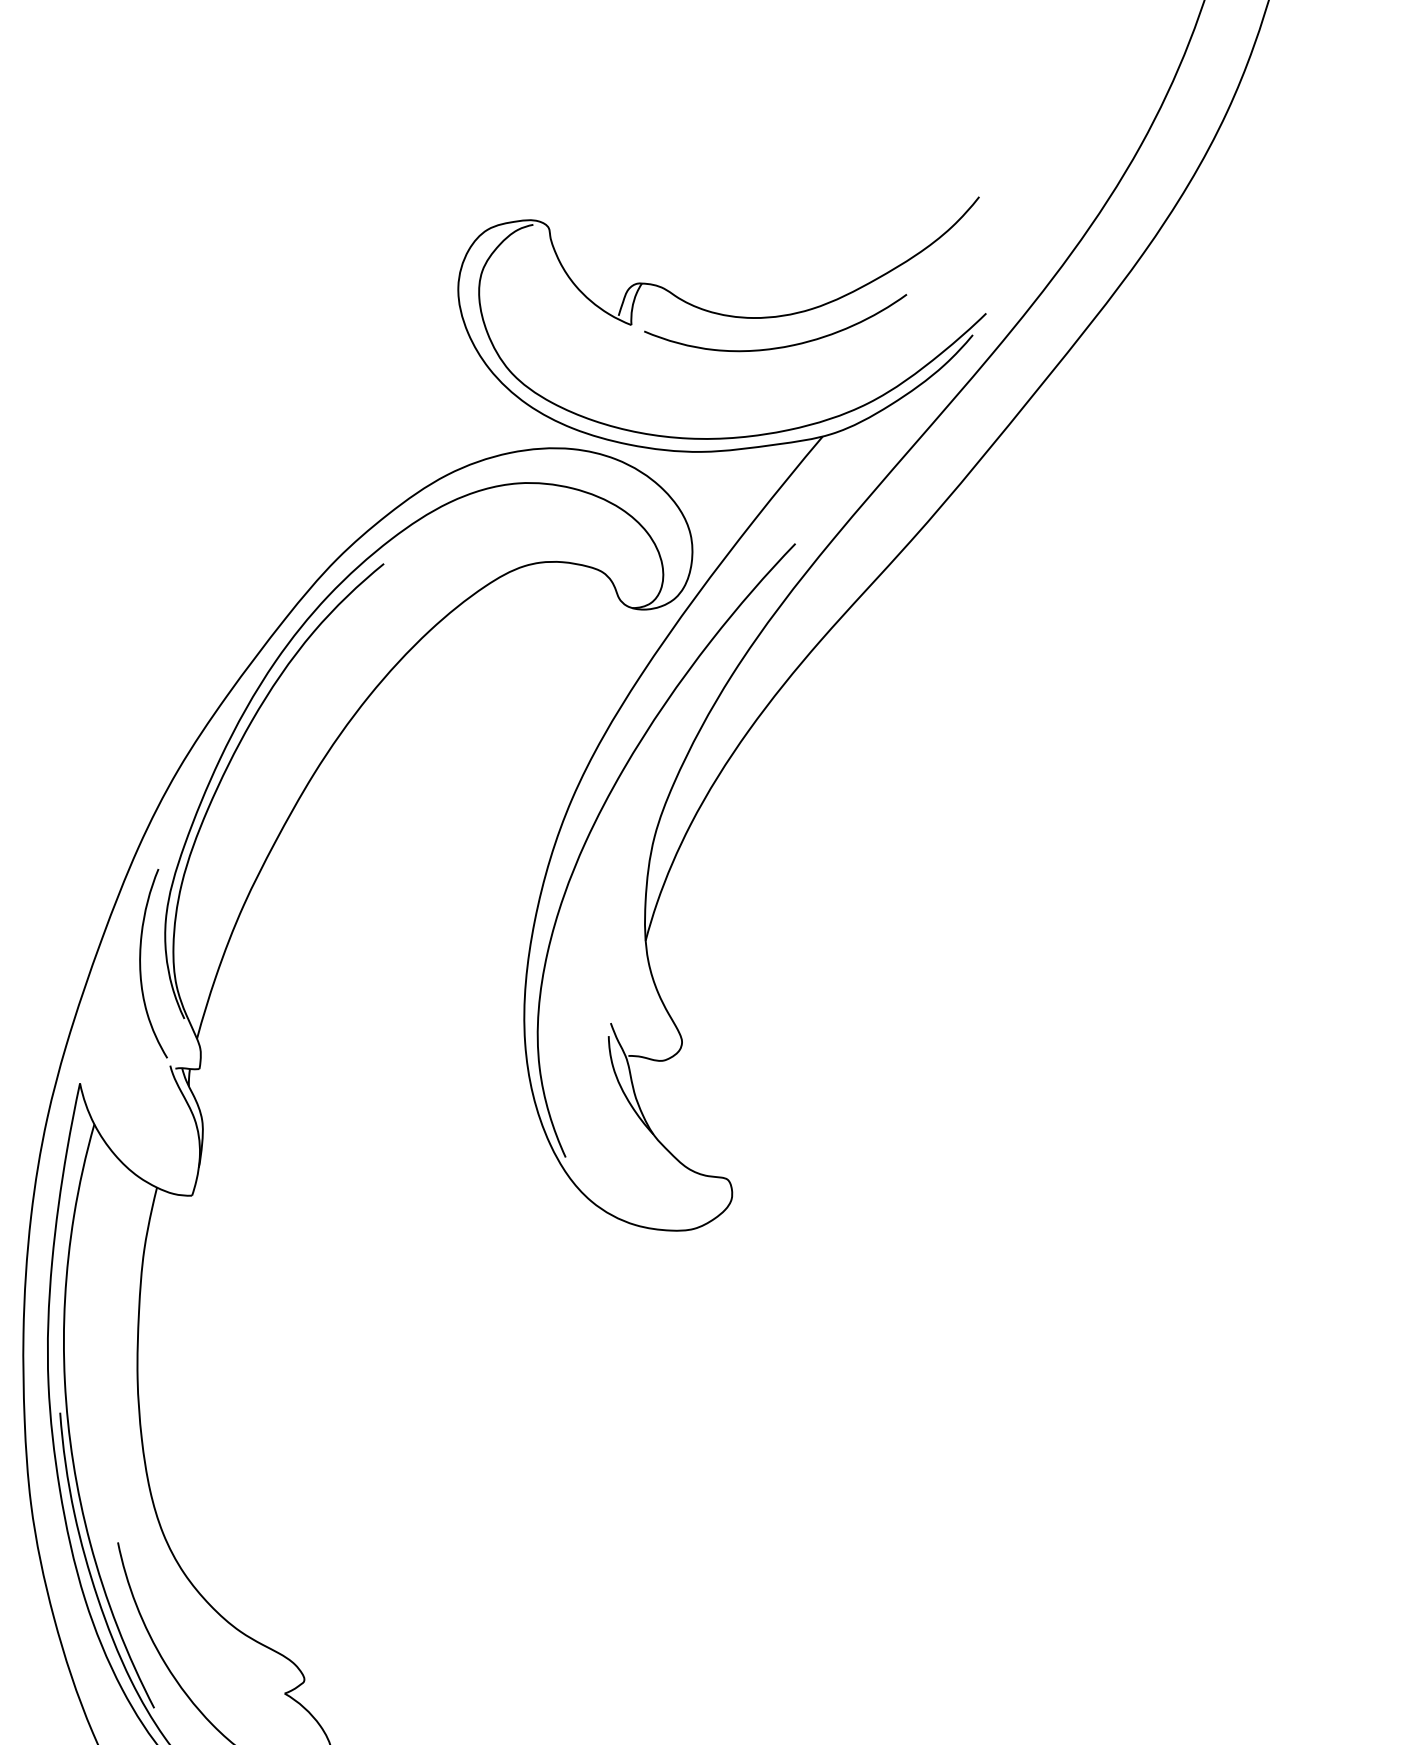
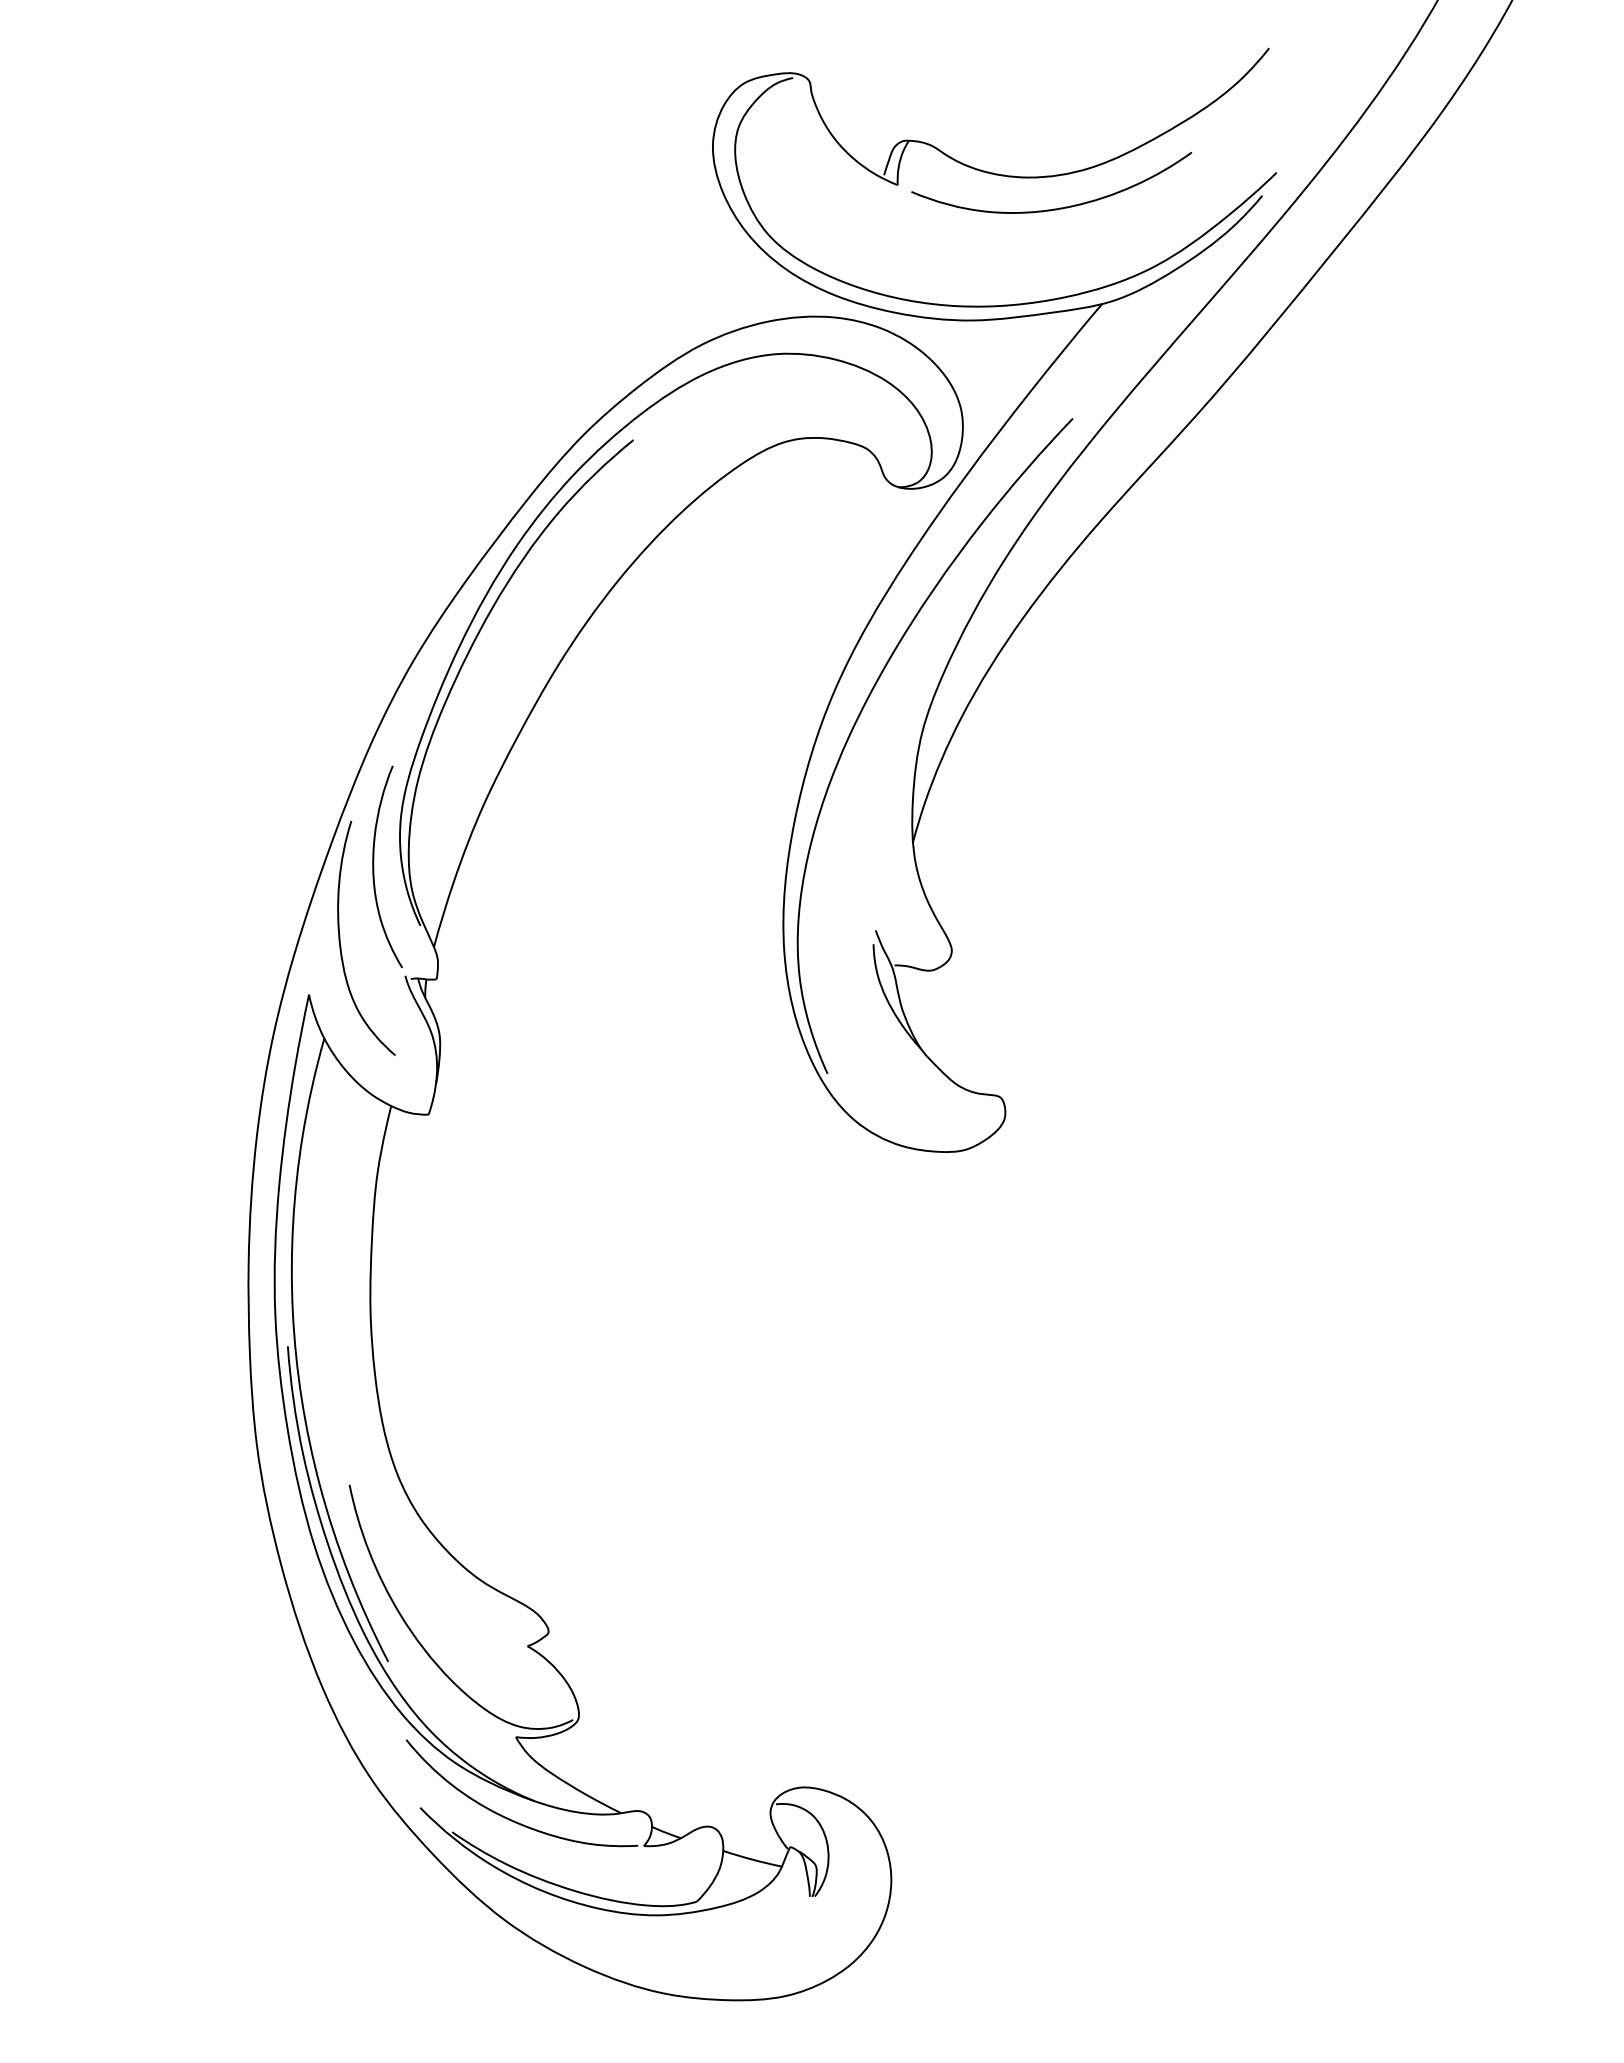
curve: (110, 1037) -> (341, 945), added

